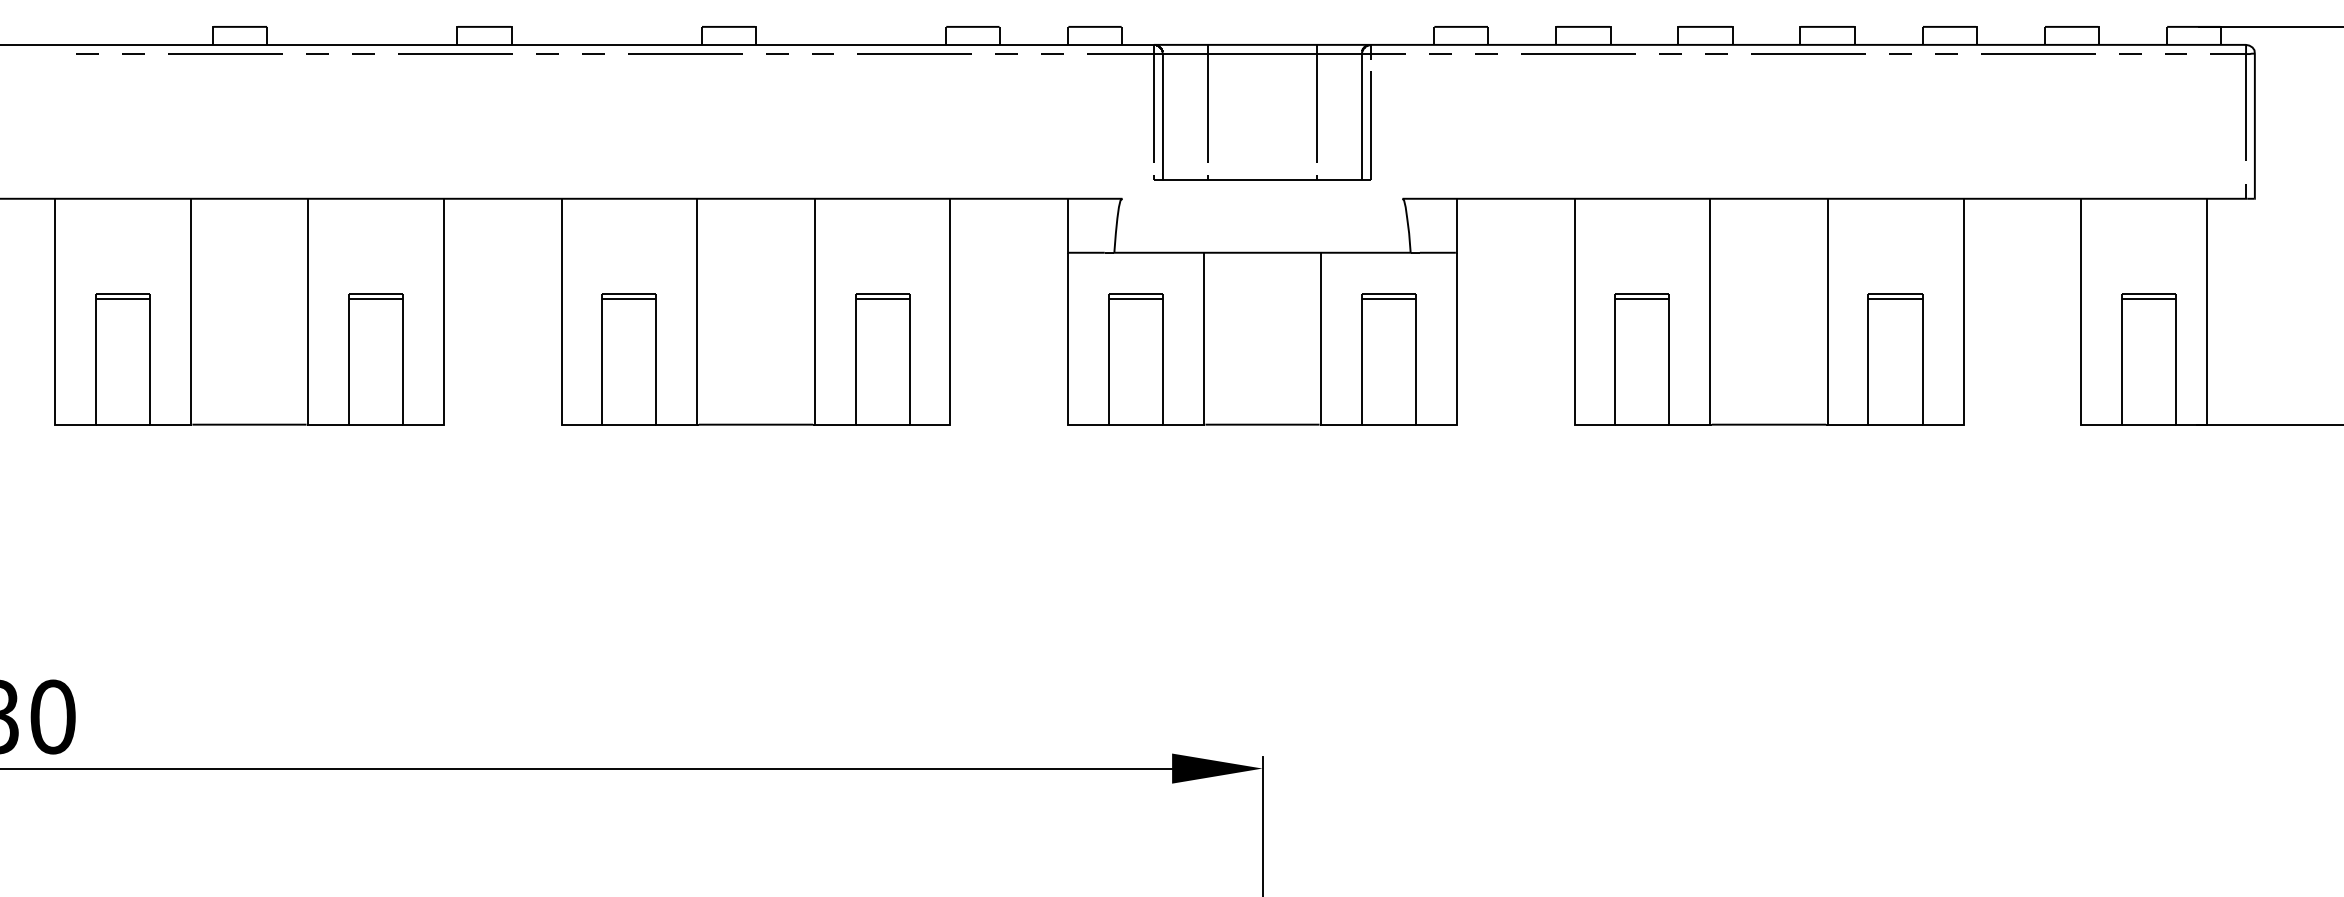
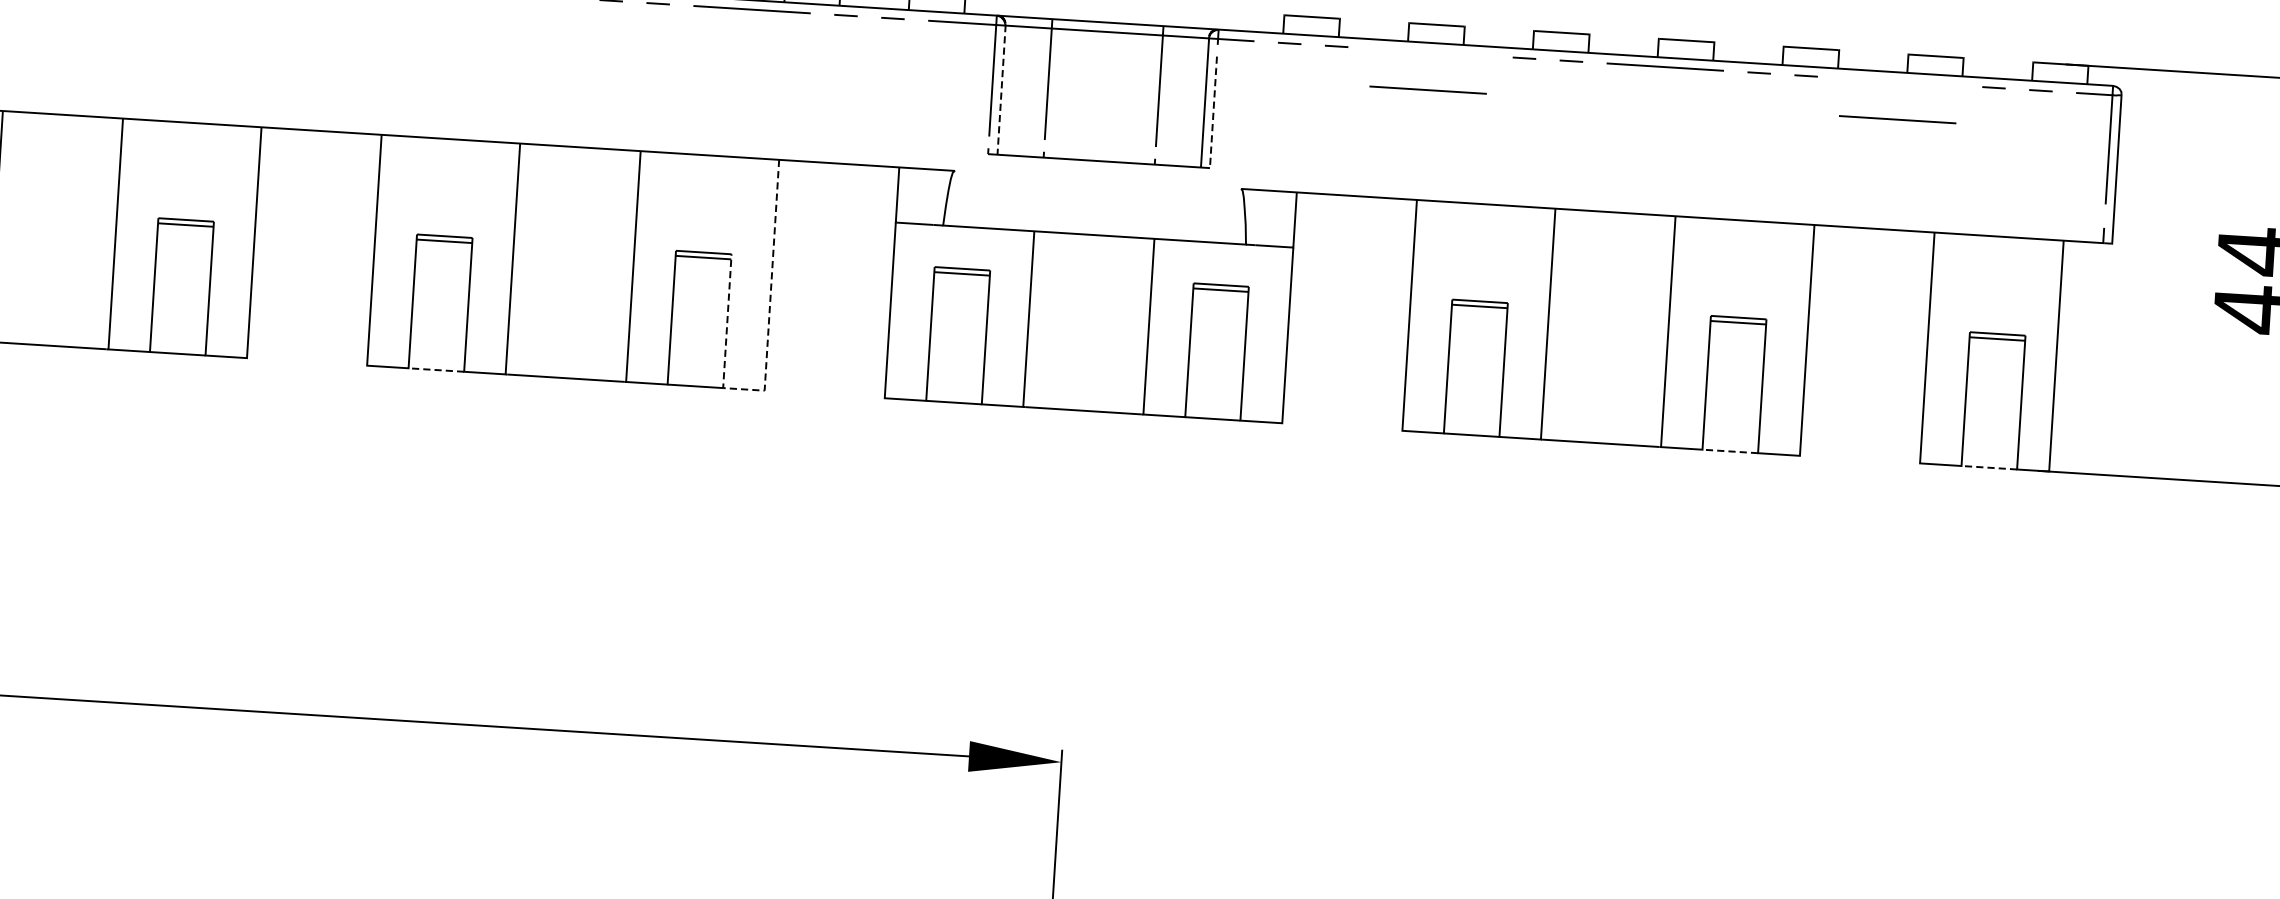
line: (1578, 53) -> (1427, 89), moved
line: (2038, 53) -> (1898, 119), moved
line: (1162, 116) -> (1001, 89), solid -> dashed
line: (1370, 125) -> (1213, 111), solid -> dashed
line: (950, 398) -> (766, 363), solid -> dashed
line: (628, 424) -> (435, 369), solid -> dashed
line: (1894, 424) -> (1729, 451), solid -> dashed
line: (2148, 424) -> (1989, 467), solid -> dashed

